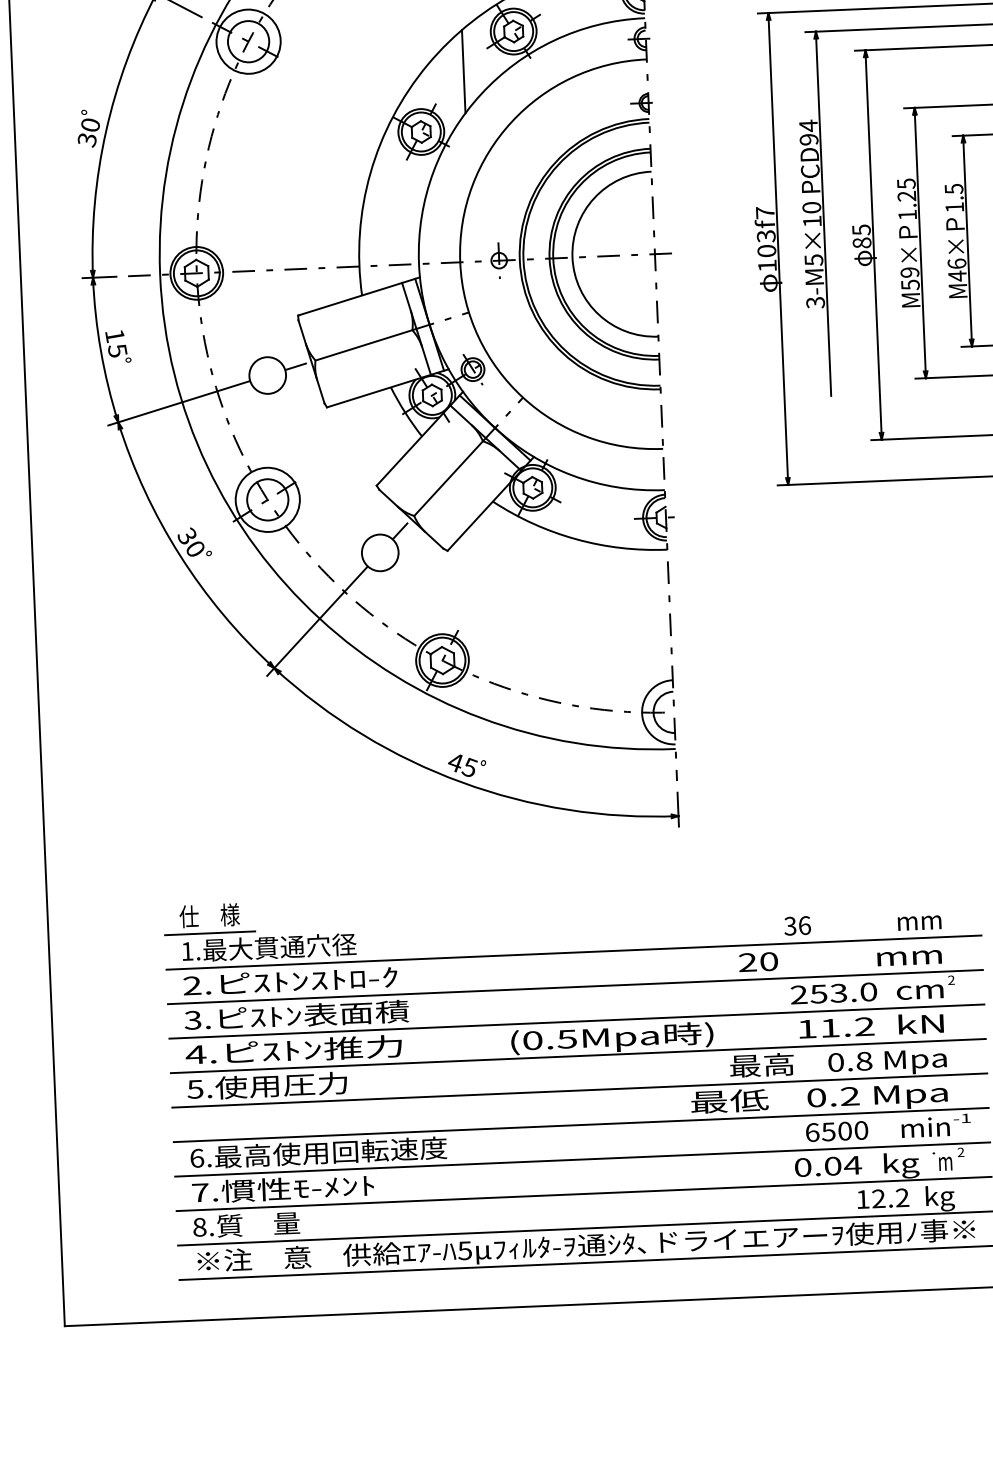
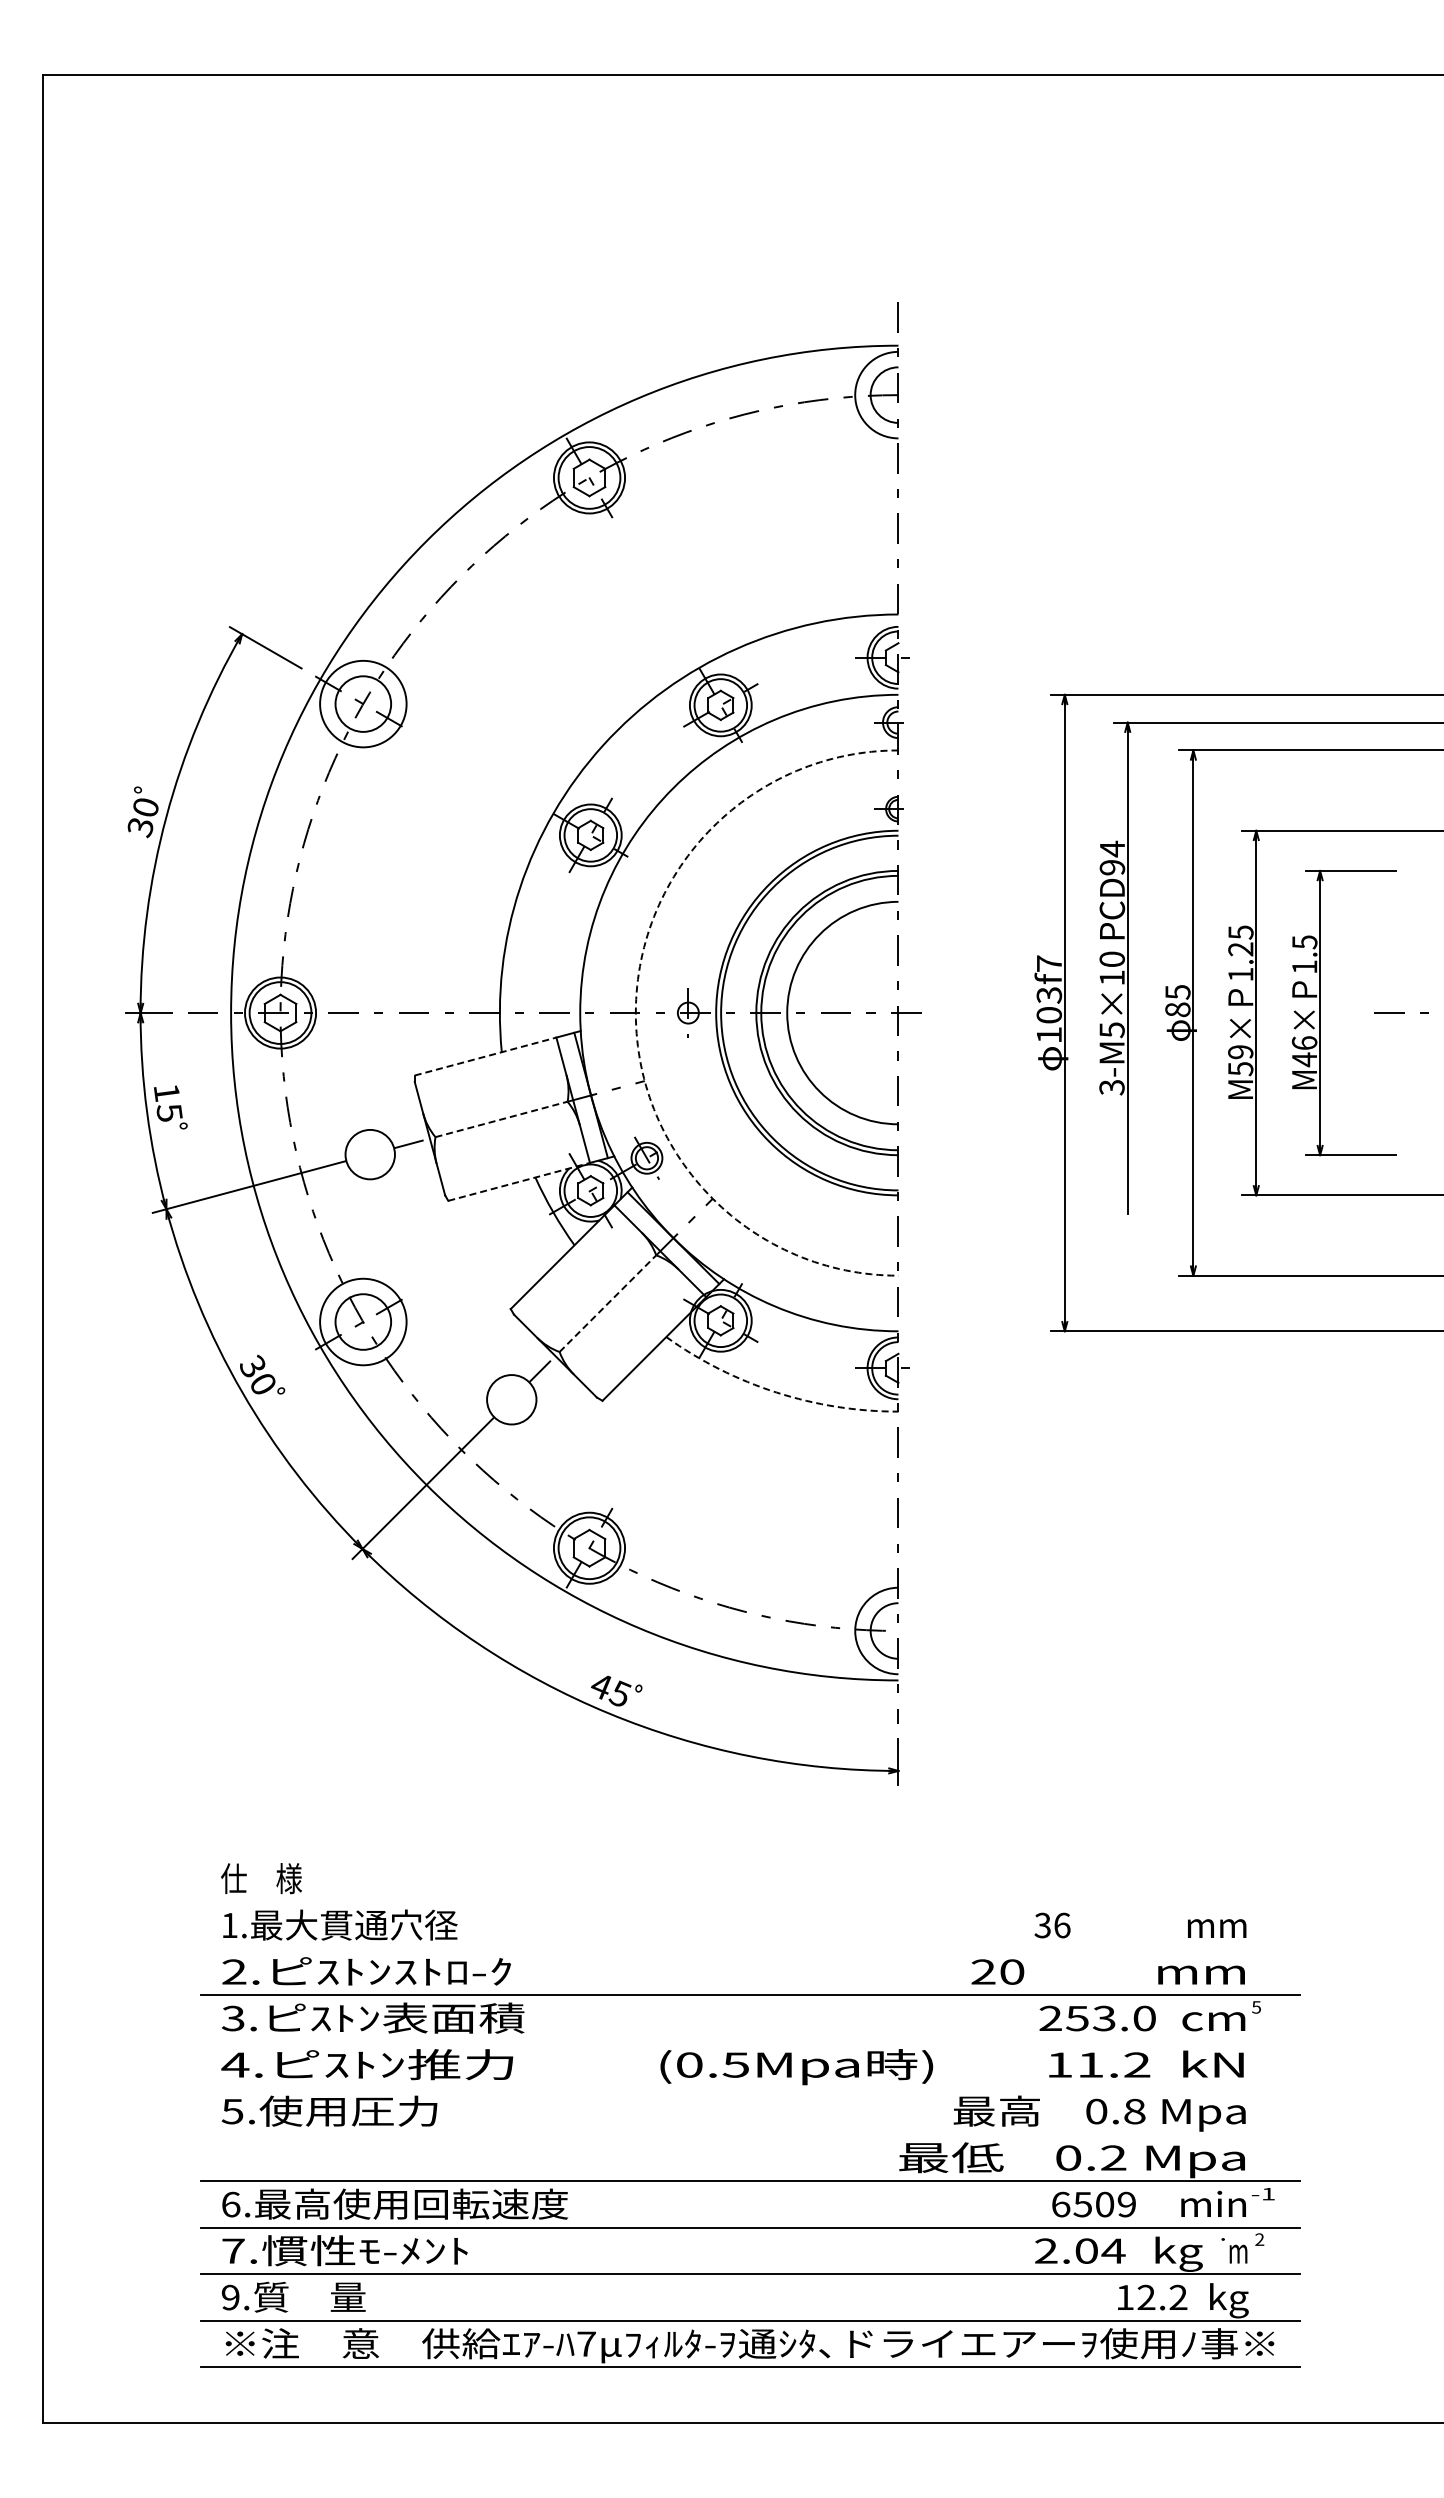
line: (463, 71) -> (651, 756), removed
arc: (460, 262) -> (635, 1013), solid -> dashed
line: (350, 299) -> (486, 1056), solid -> dashed
line: (364, 345) -> (502, 1119), solid -> dashed
line: (379, 390) -> (519, 1181), solid -> dashed
line: (448, 478) -> (608, 1303), solid -> dashed
arc: (576, 539) -> (776, 1392), solid -> dashed
line: (210, 933) -> (261, 1902), removed
line: (573, 952) -> (749, 1948), removed
text: (951, 980) -> (1256, 2007), 2 -> 5
line: (576, 1021) -> (749, 2041), removed
line: (577, 1056) -> (749, 2088), removed
line: (579, 1090) -> (749, 2134), removed
text: (861, 1130) -> (1126, 2204), 6500 -> 6509
text: (803, 1167) -> (1046, 2250), 0.04 -> 2.04
text: (199, 1227) -> (230, 2297), 8. -> 9.
text: (465, 1250) -> (586, 2343), 5 -> 7

